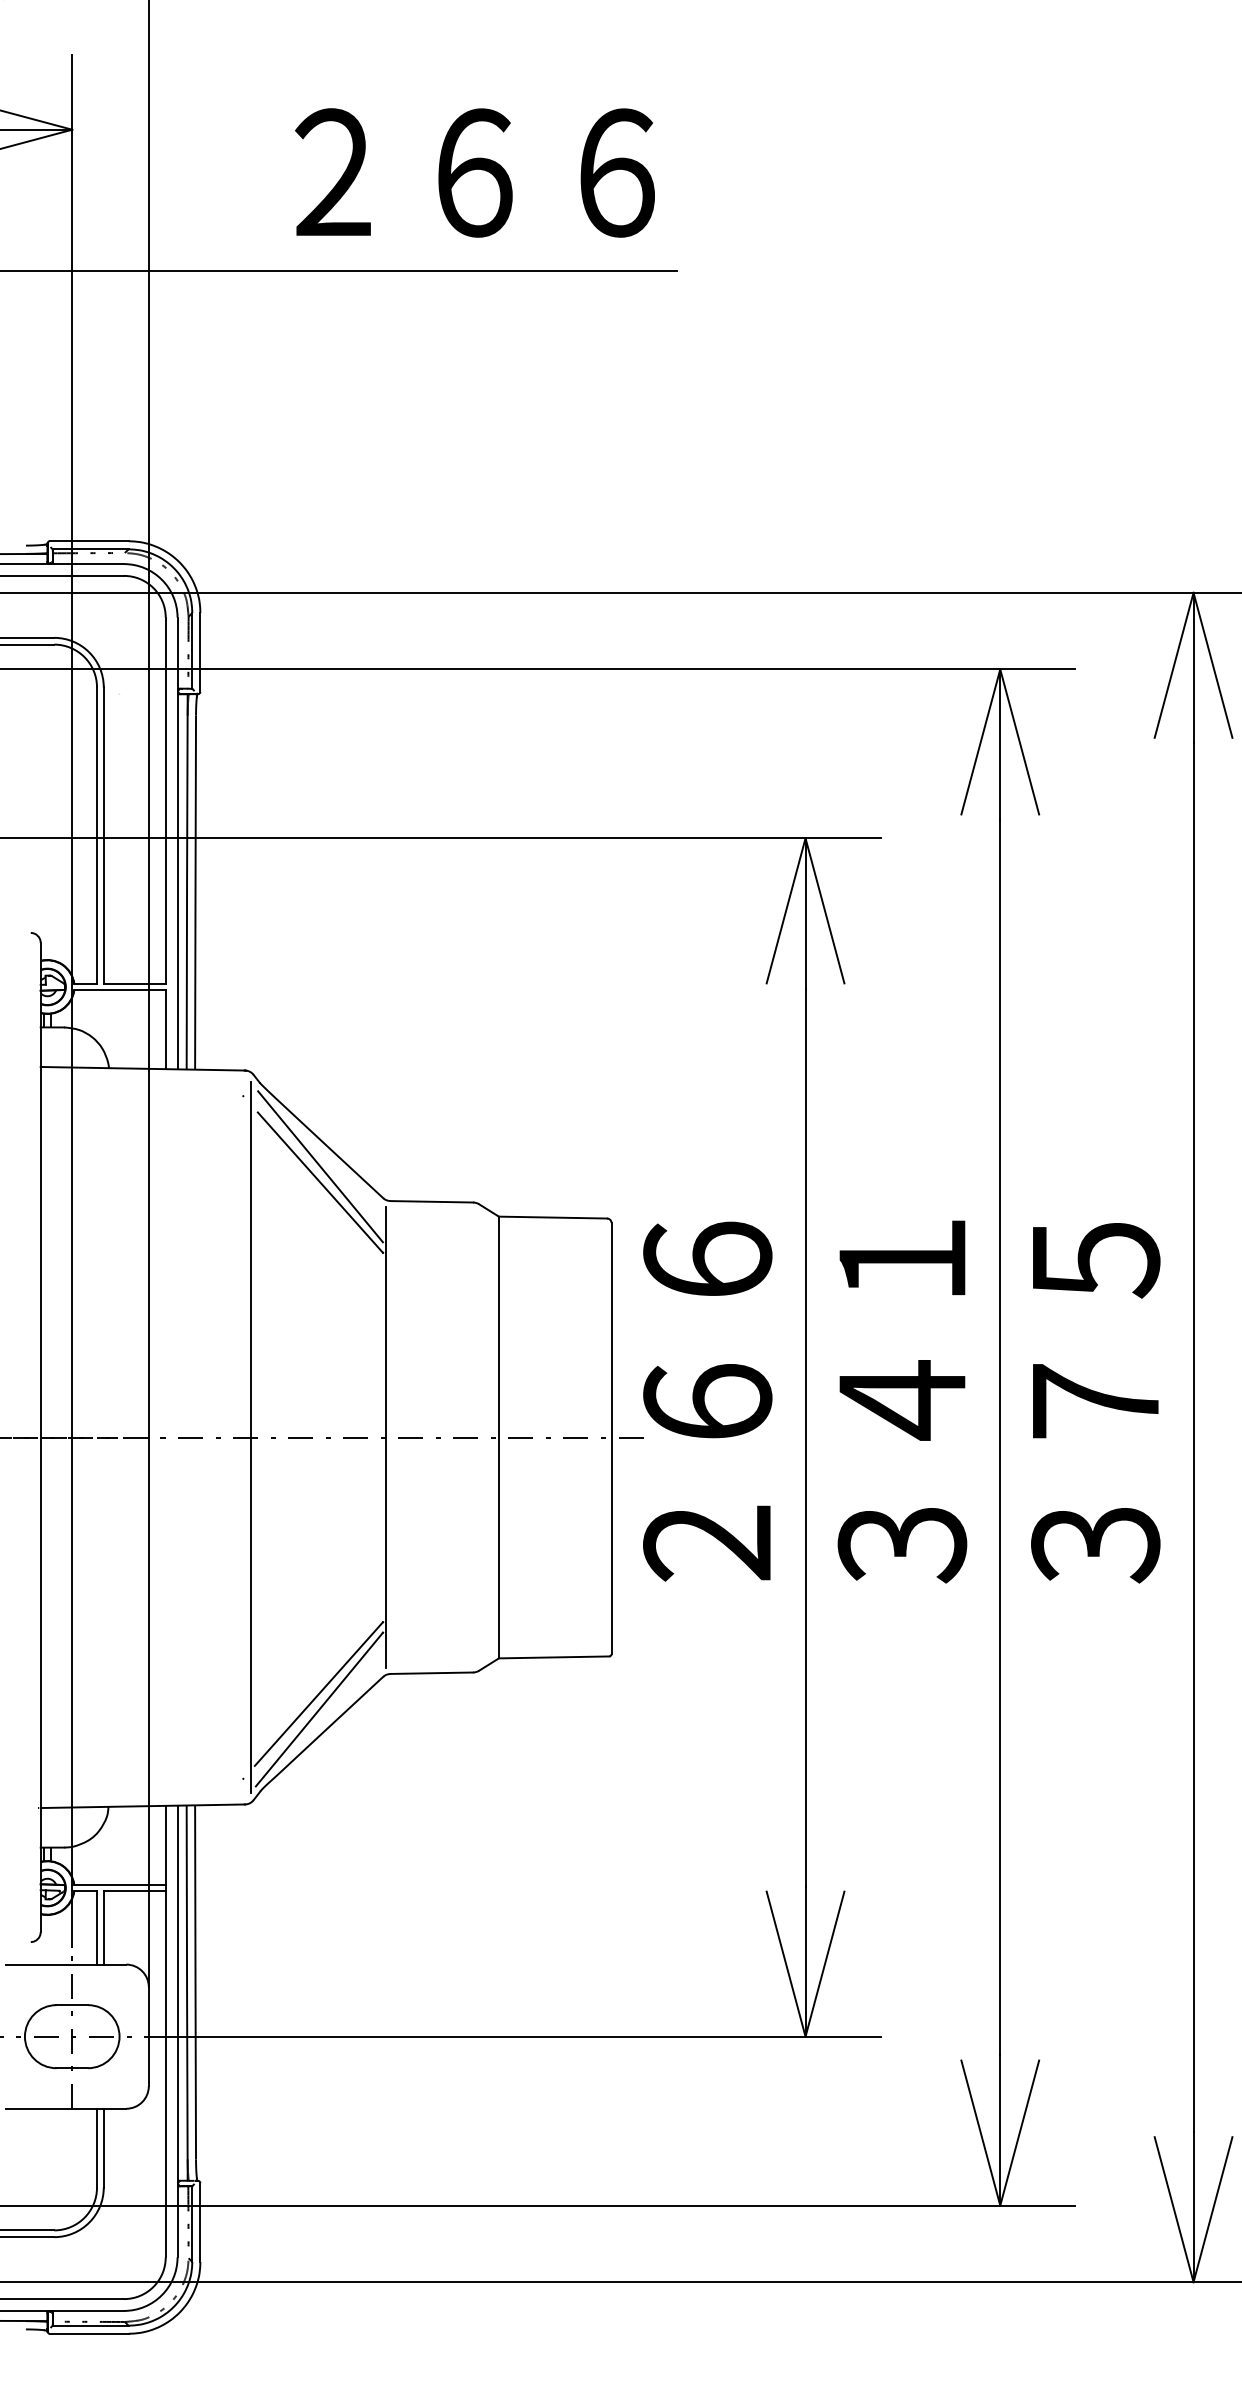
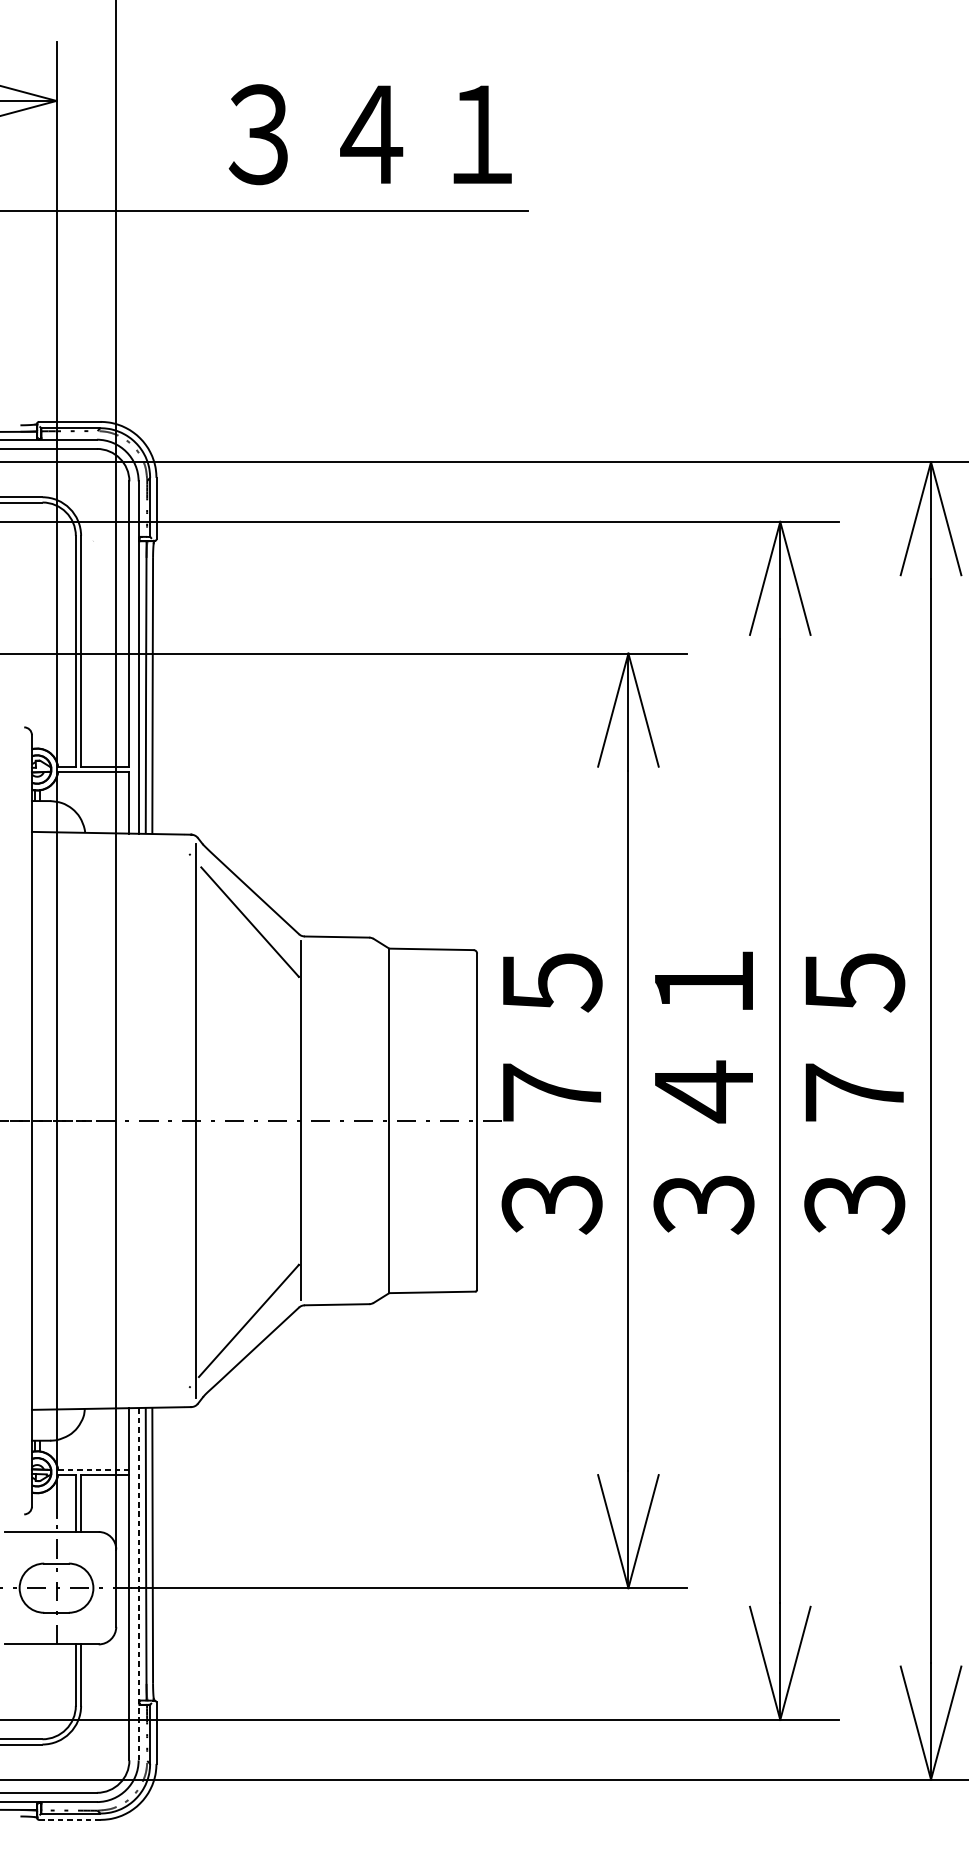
text: (474, 172) -> (370, 134), ２６６ -> ３４１
line: (320, 1166) -> (250, 909), removed
text: (707, 1402) -> (551, 1093), ２６６ -> ３７５
line: (318, 1709) -> (248, 1333), removed
line: (119, 1884) -> (93, 1469), solid -> dashed
line: (177, 2031) -> (138, 1584), solid -> dashed
line: (89, 2333) -> (69, 1819), solid -> dashed

